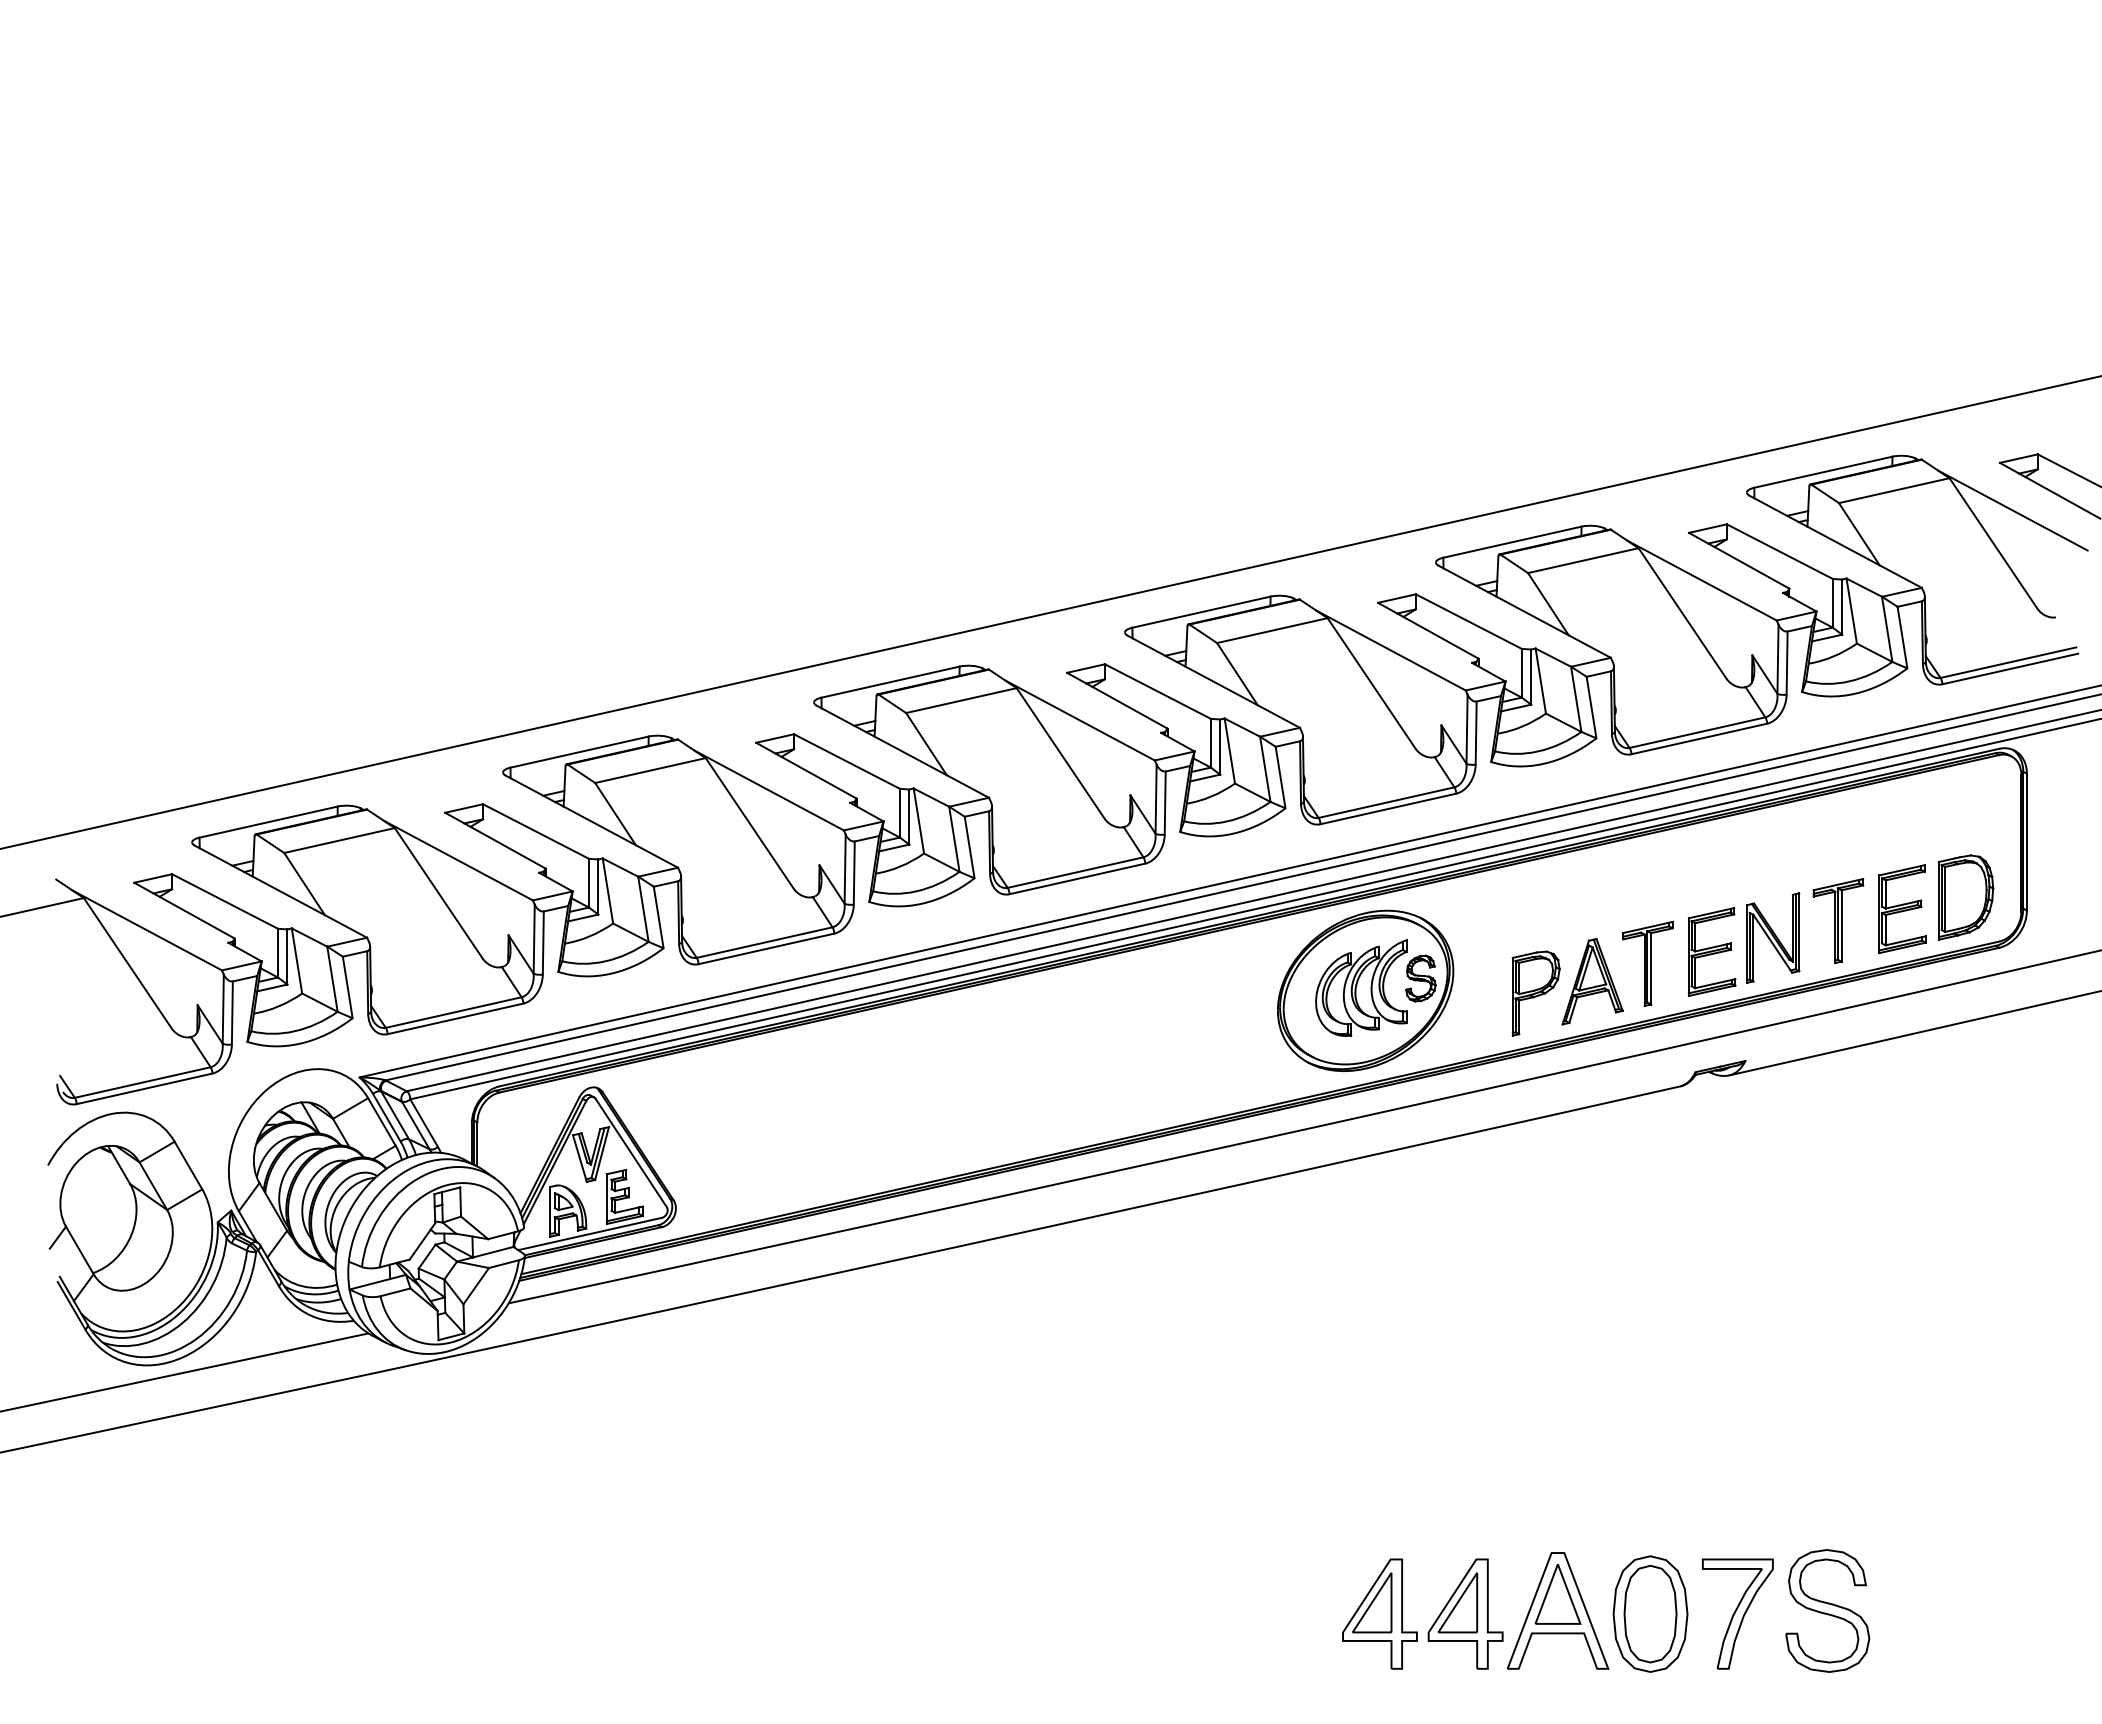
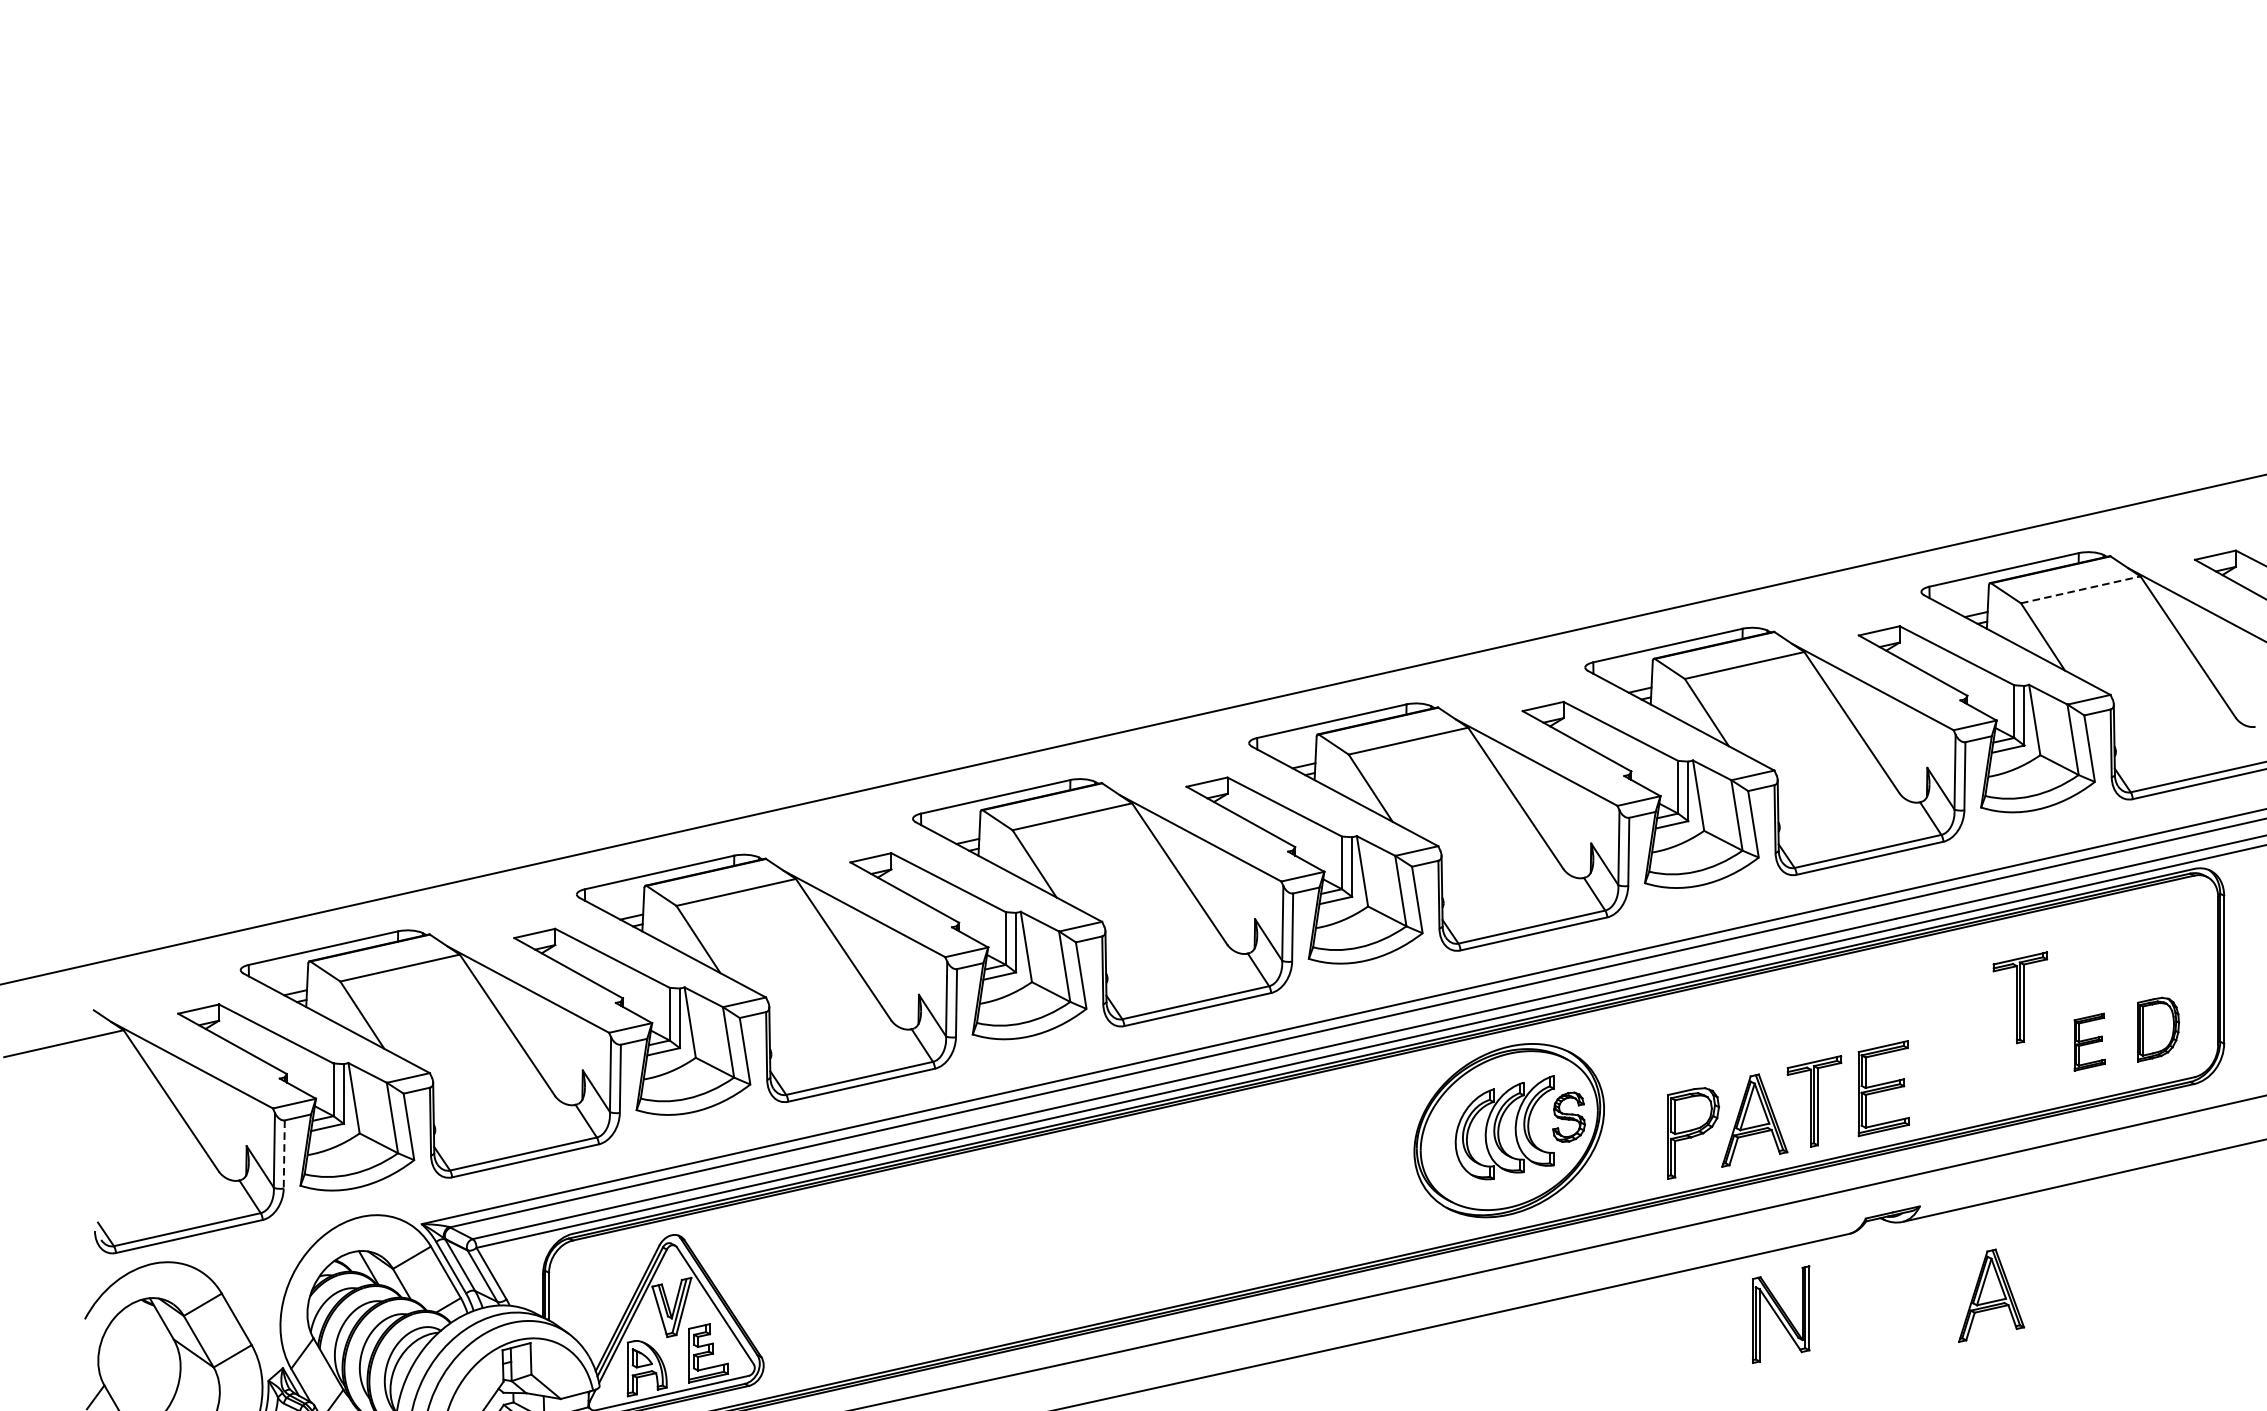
line: (1894, 490) -> (2080, 589), solid -> dashed
part: (1966, 897) -> (2158, 1029), size x0.7
part: (1902, 908) -> (2089, 1041), size x0.6
part: (1838, 920) -> (2020, 997), moved
part: (1773, 937) -> (1781, 1313), moved
line: (232, 1012) -> (284, 1153), solid -> dashed
part: (1811, 1143) -> (1991, 1295), added

